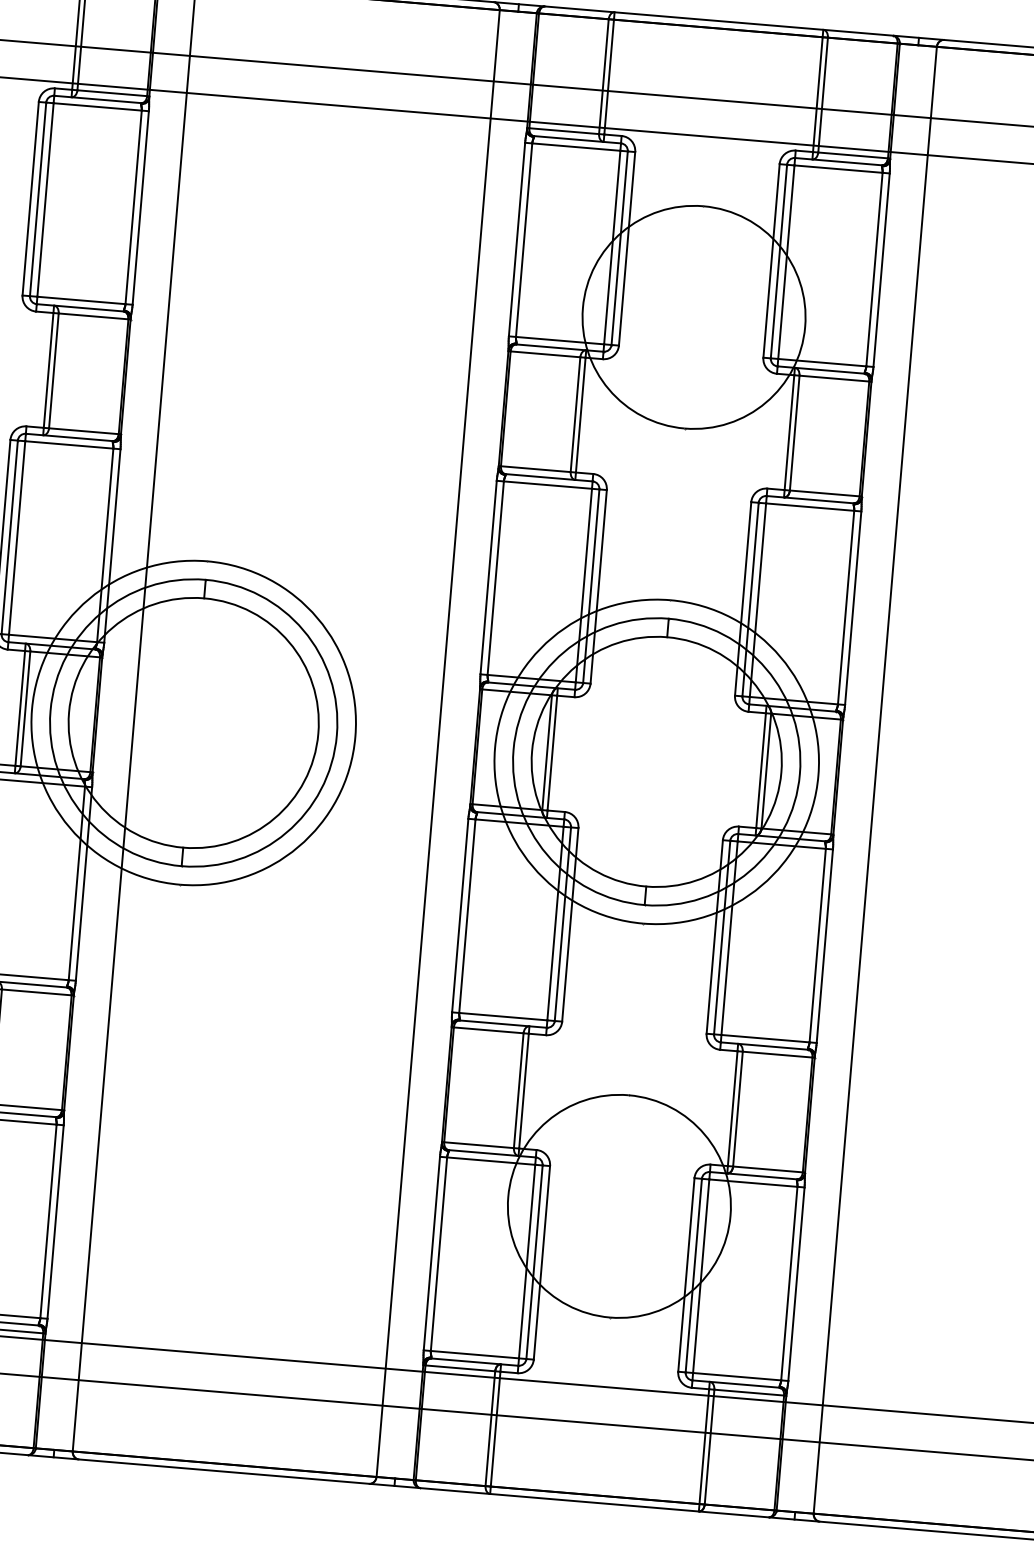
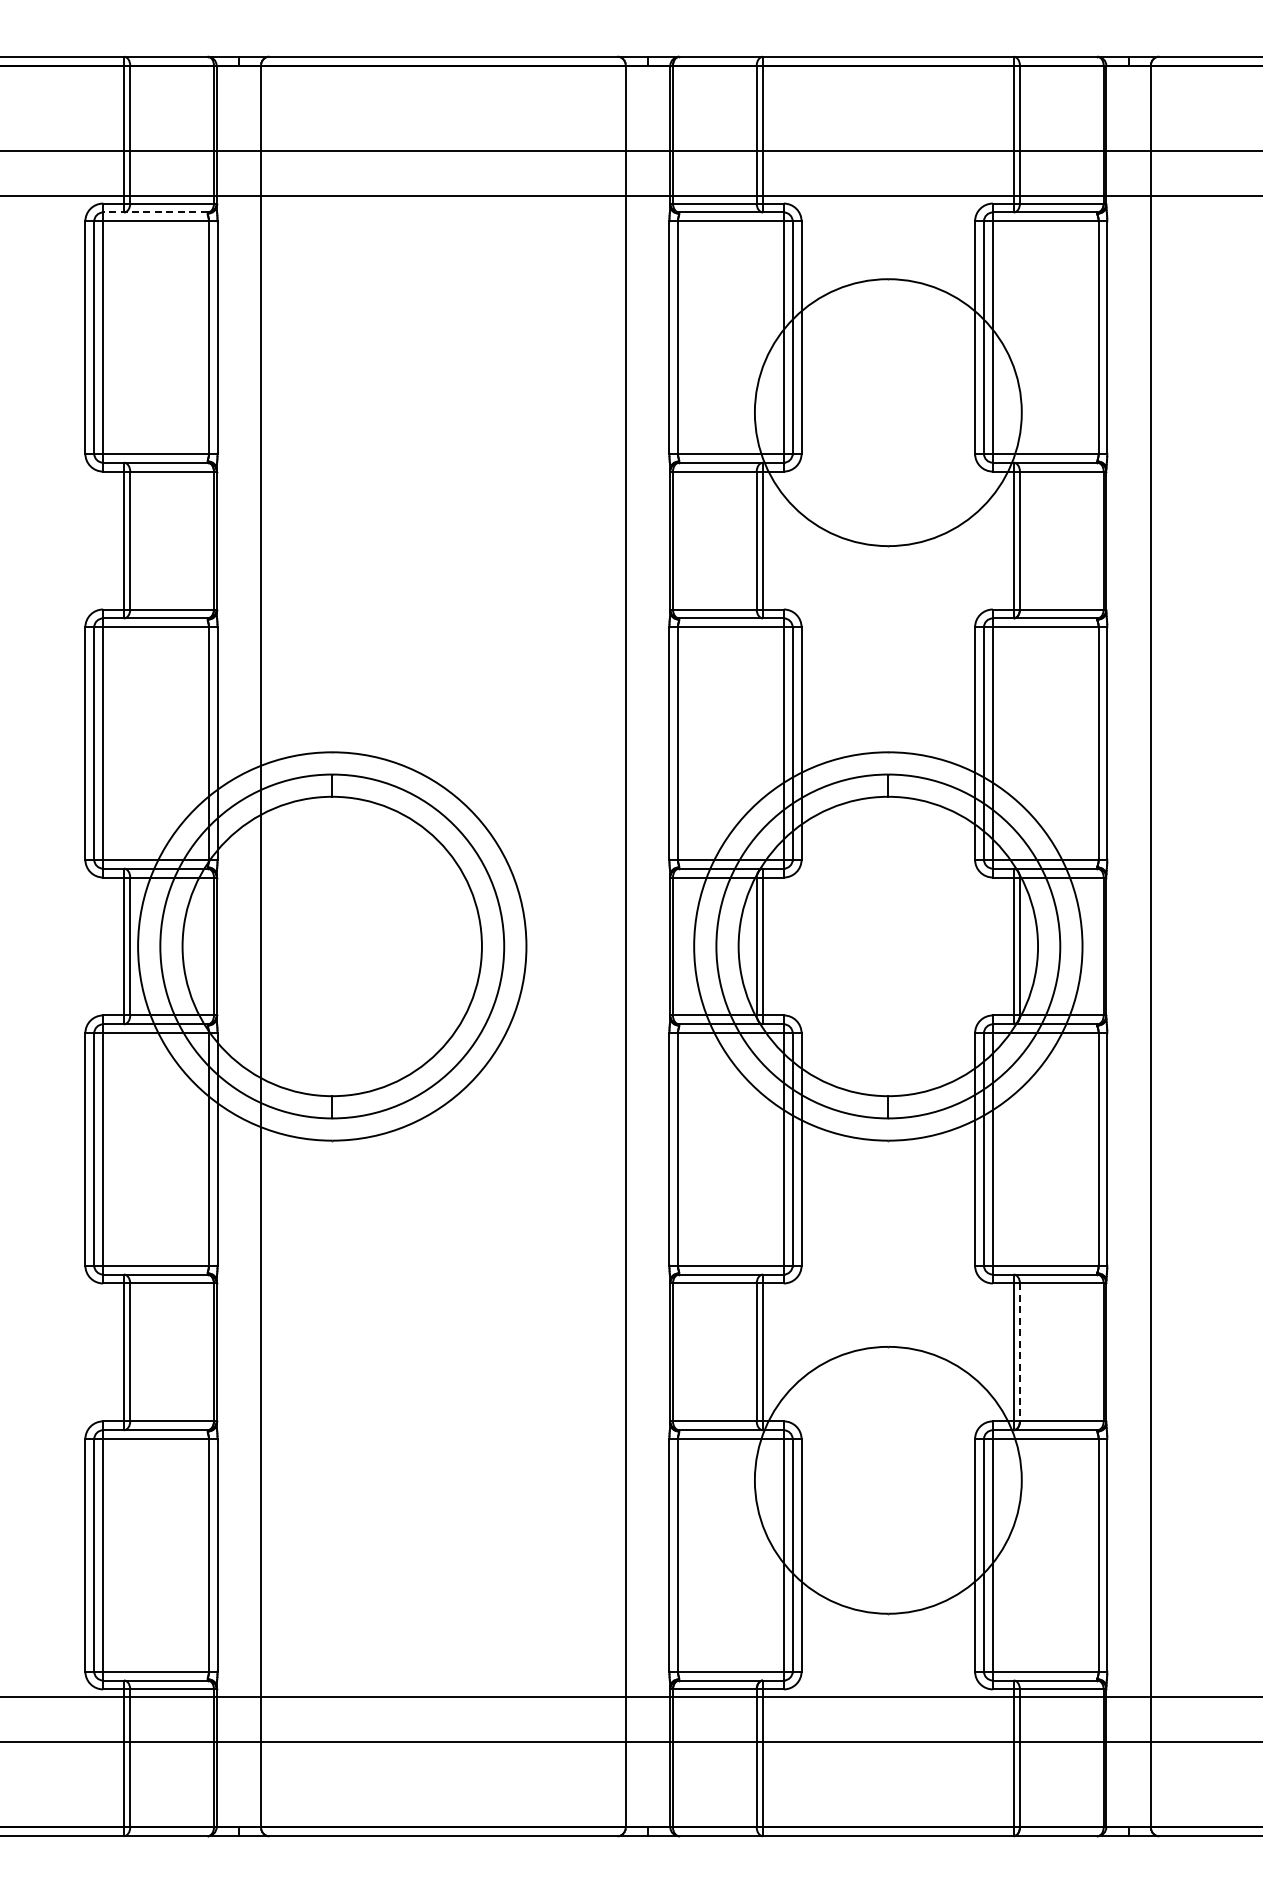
line: (97, 99) -> (154, 212), solid -> dashed
line: (737, 1109) -> (1019, 1352), solid -> dashed

